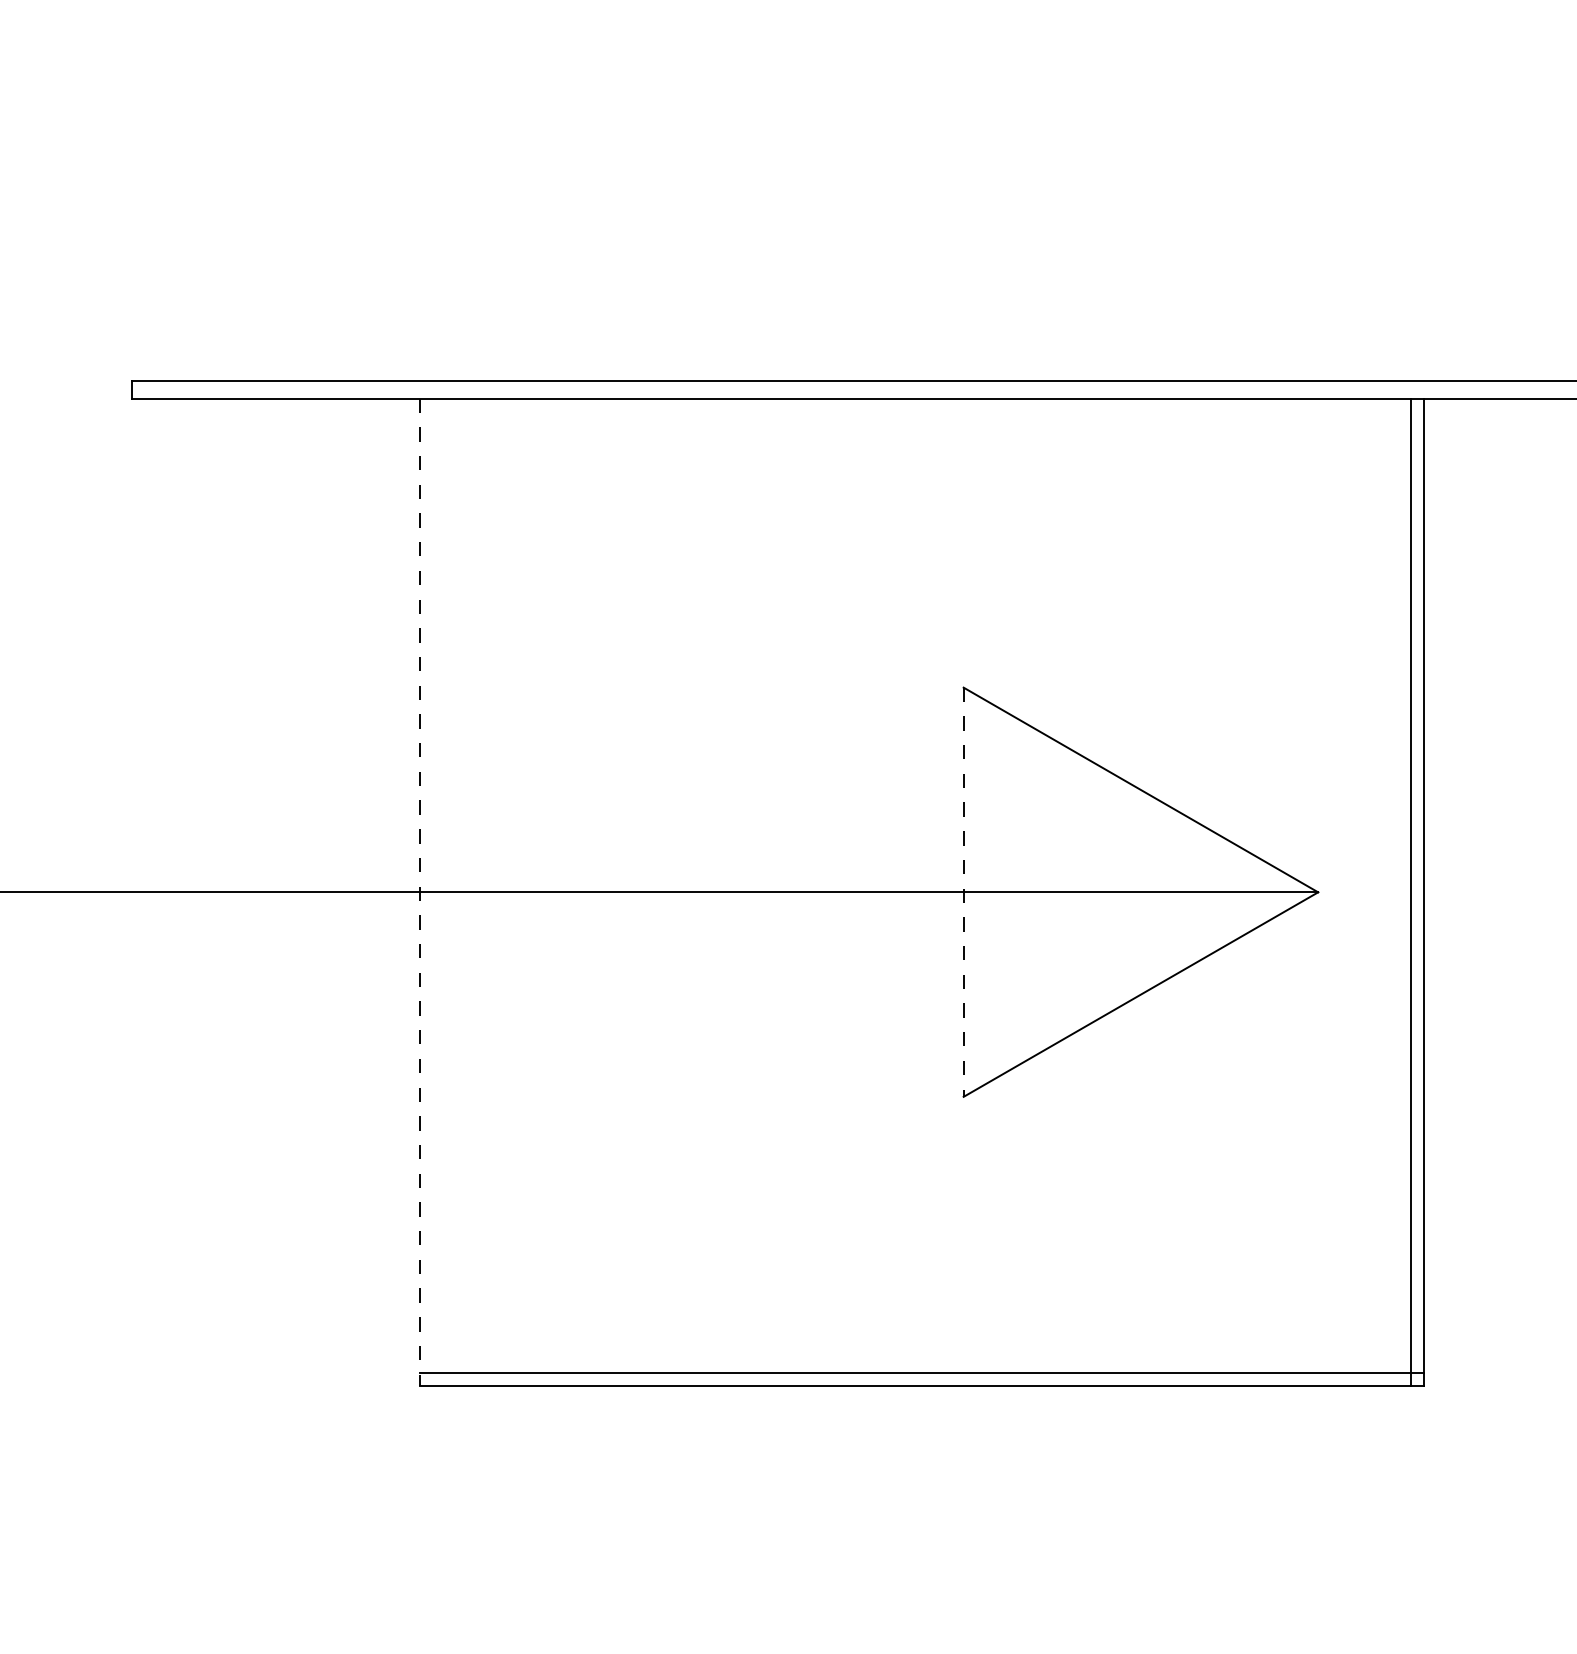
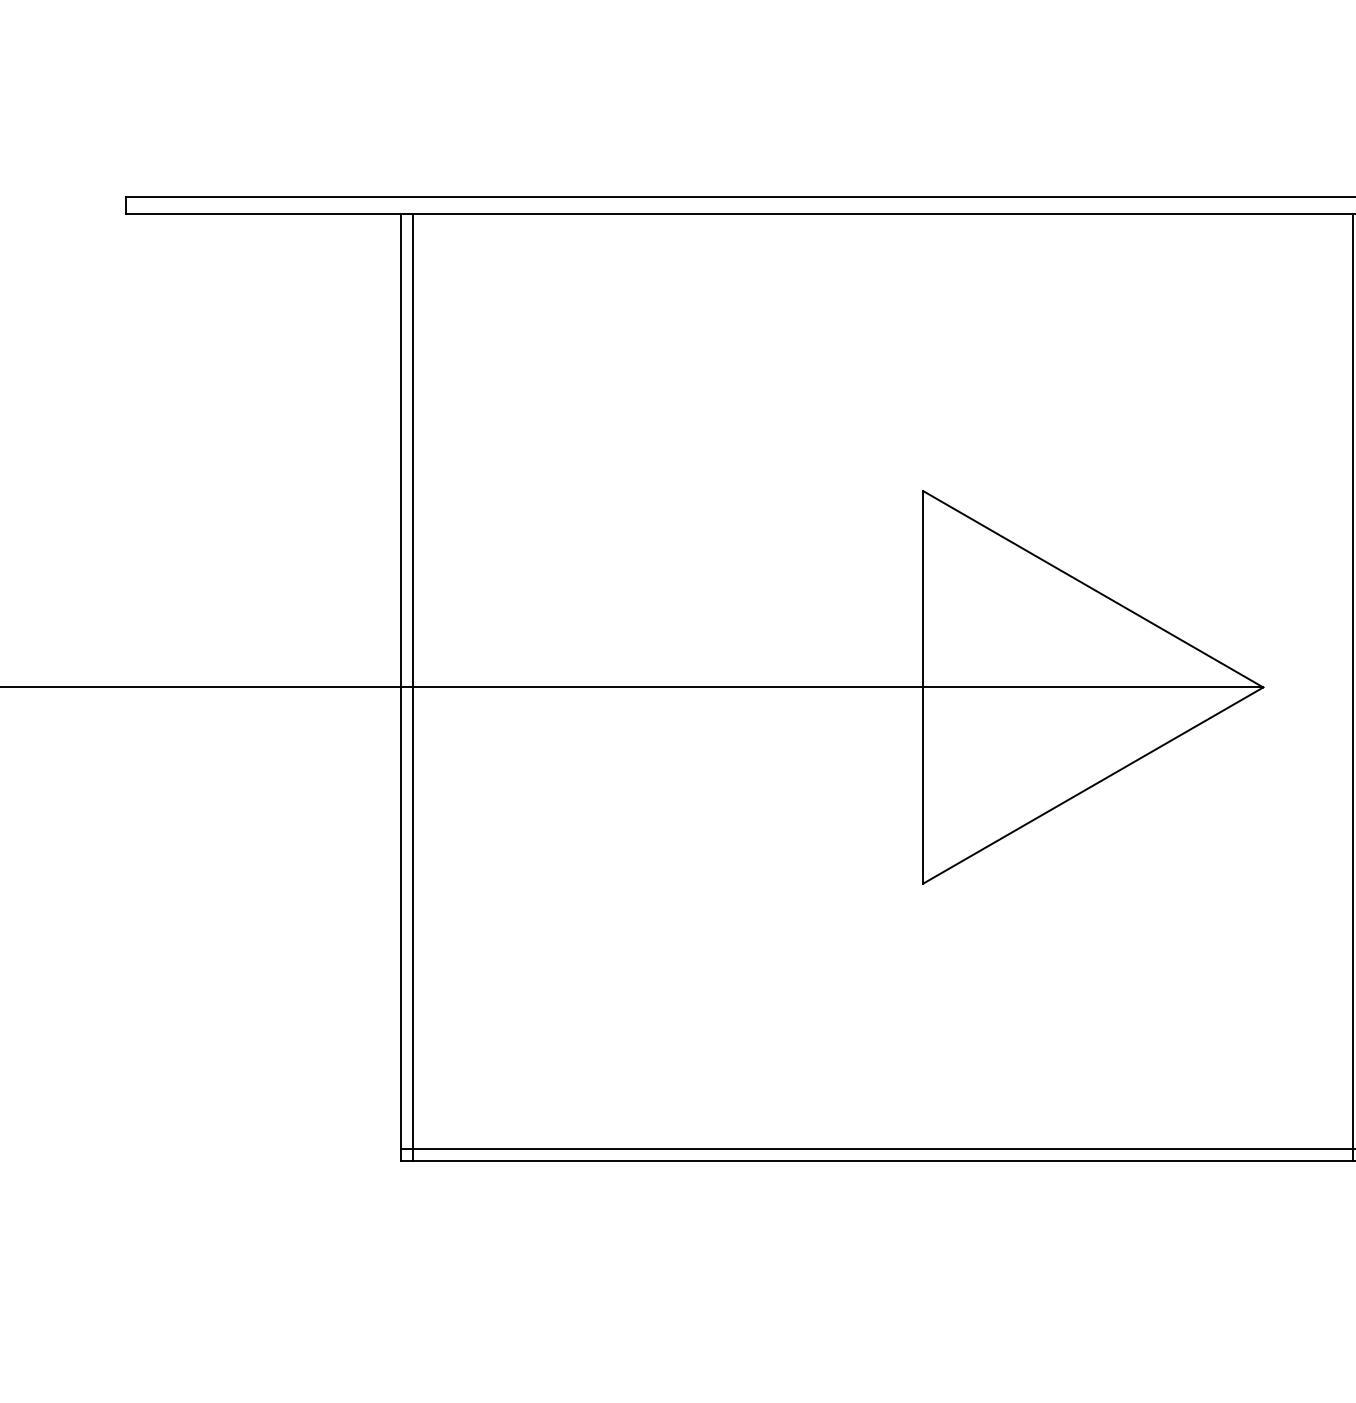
line: (419, 892) -> (400, 687), dashed -> solid
line: (432, 892) -> (413, 687), added
line: (963, 892) -> (922, 687), dashed -> solid

